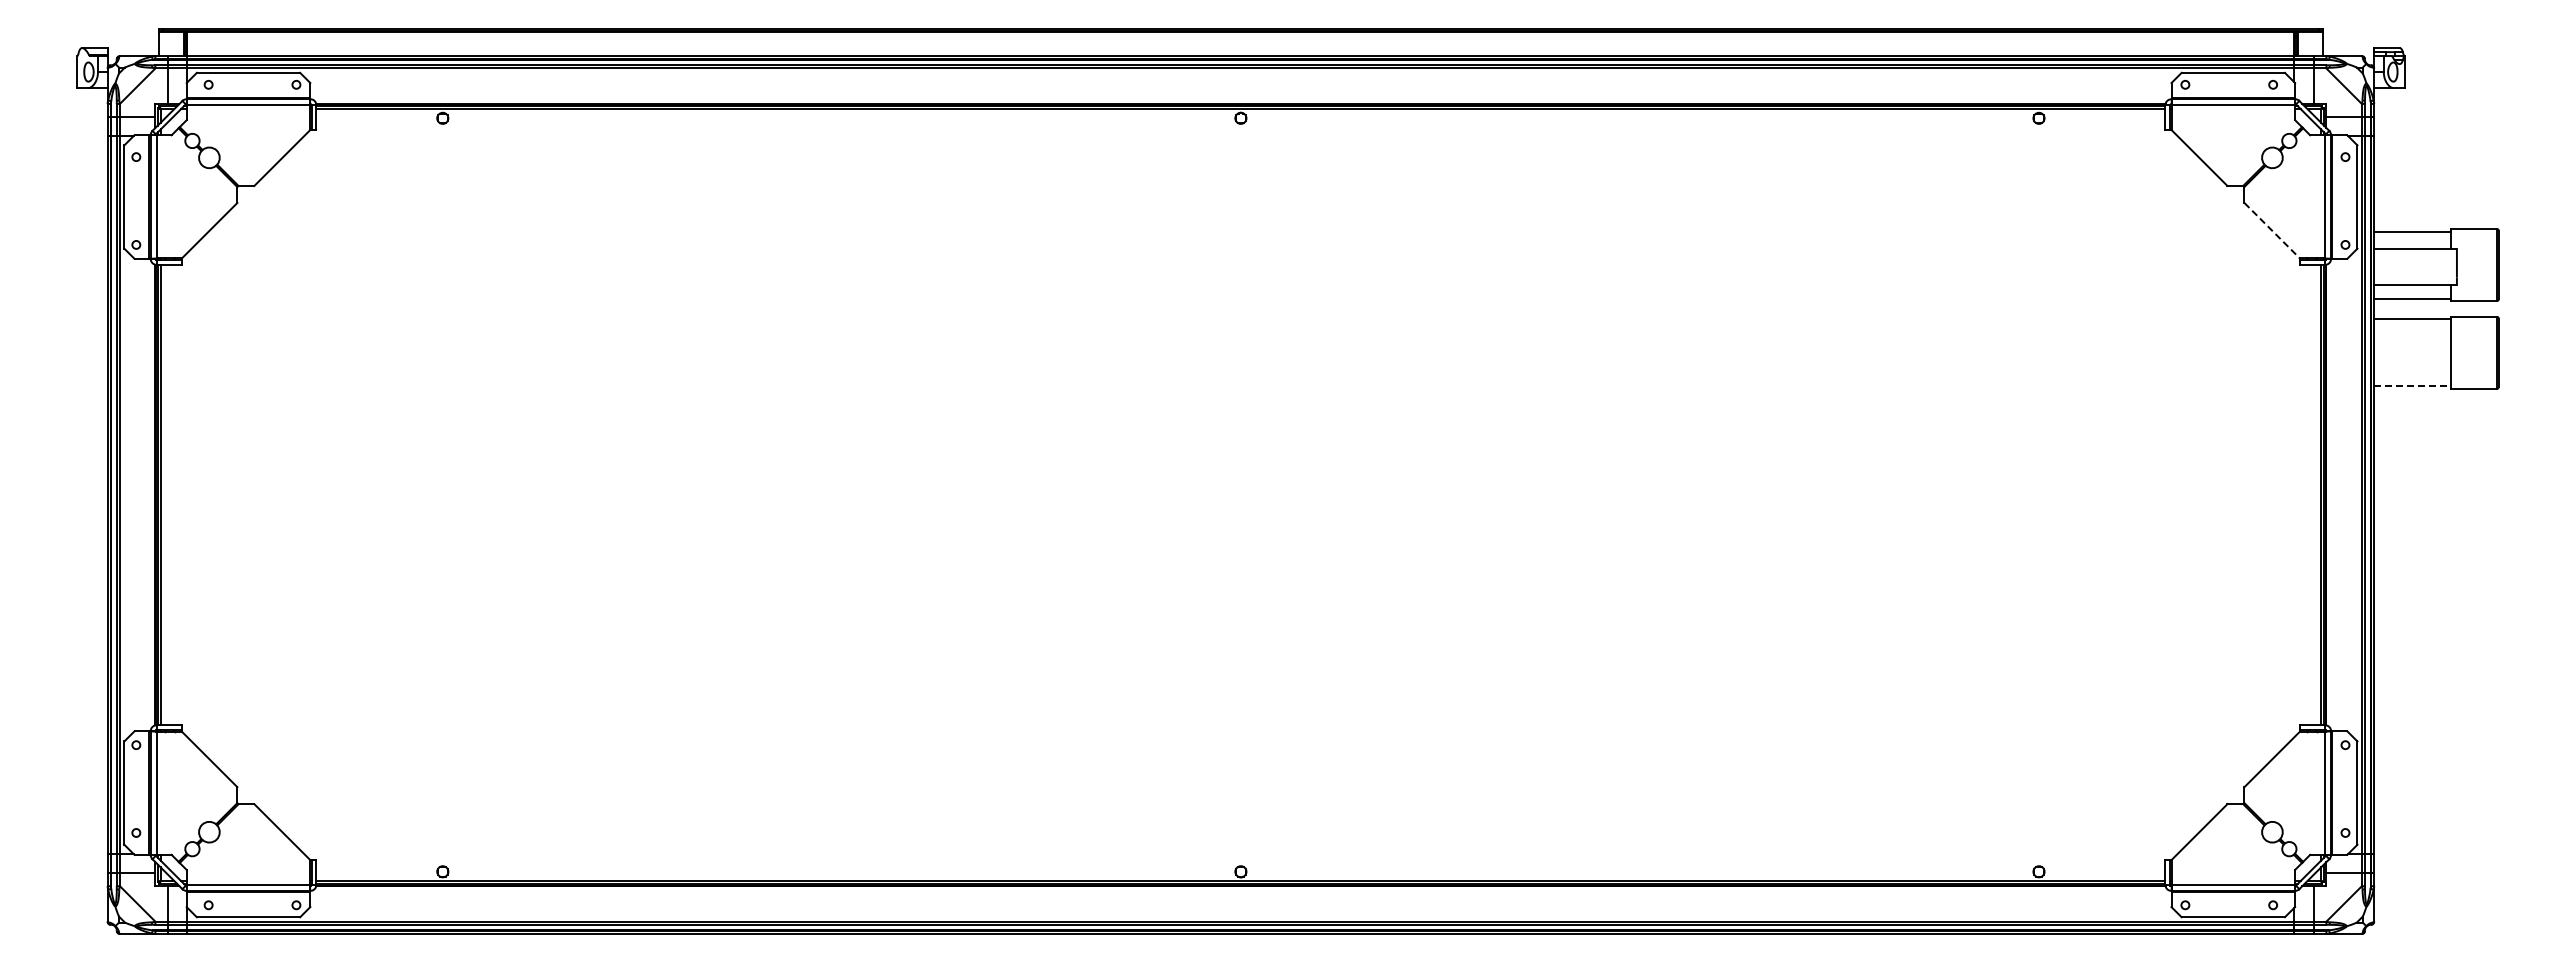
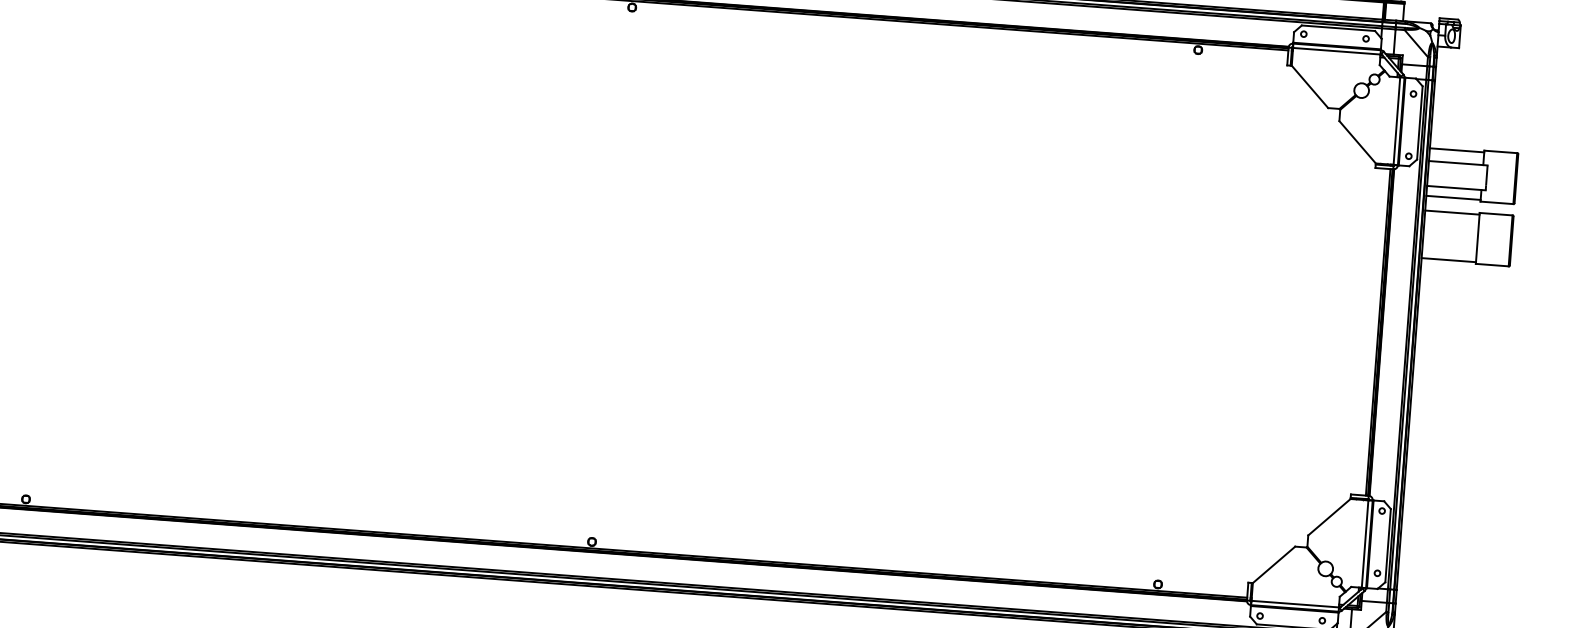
line: (2272, 231) -> (1357, 142), dashed -> solid
line: (2413, 386) -> (1449, 260), dashed -> solid

